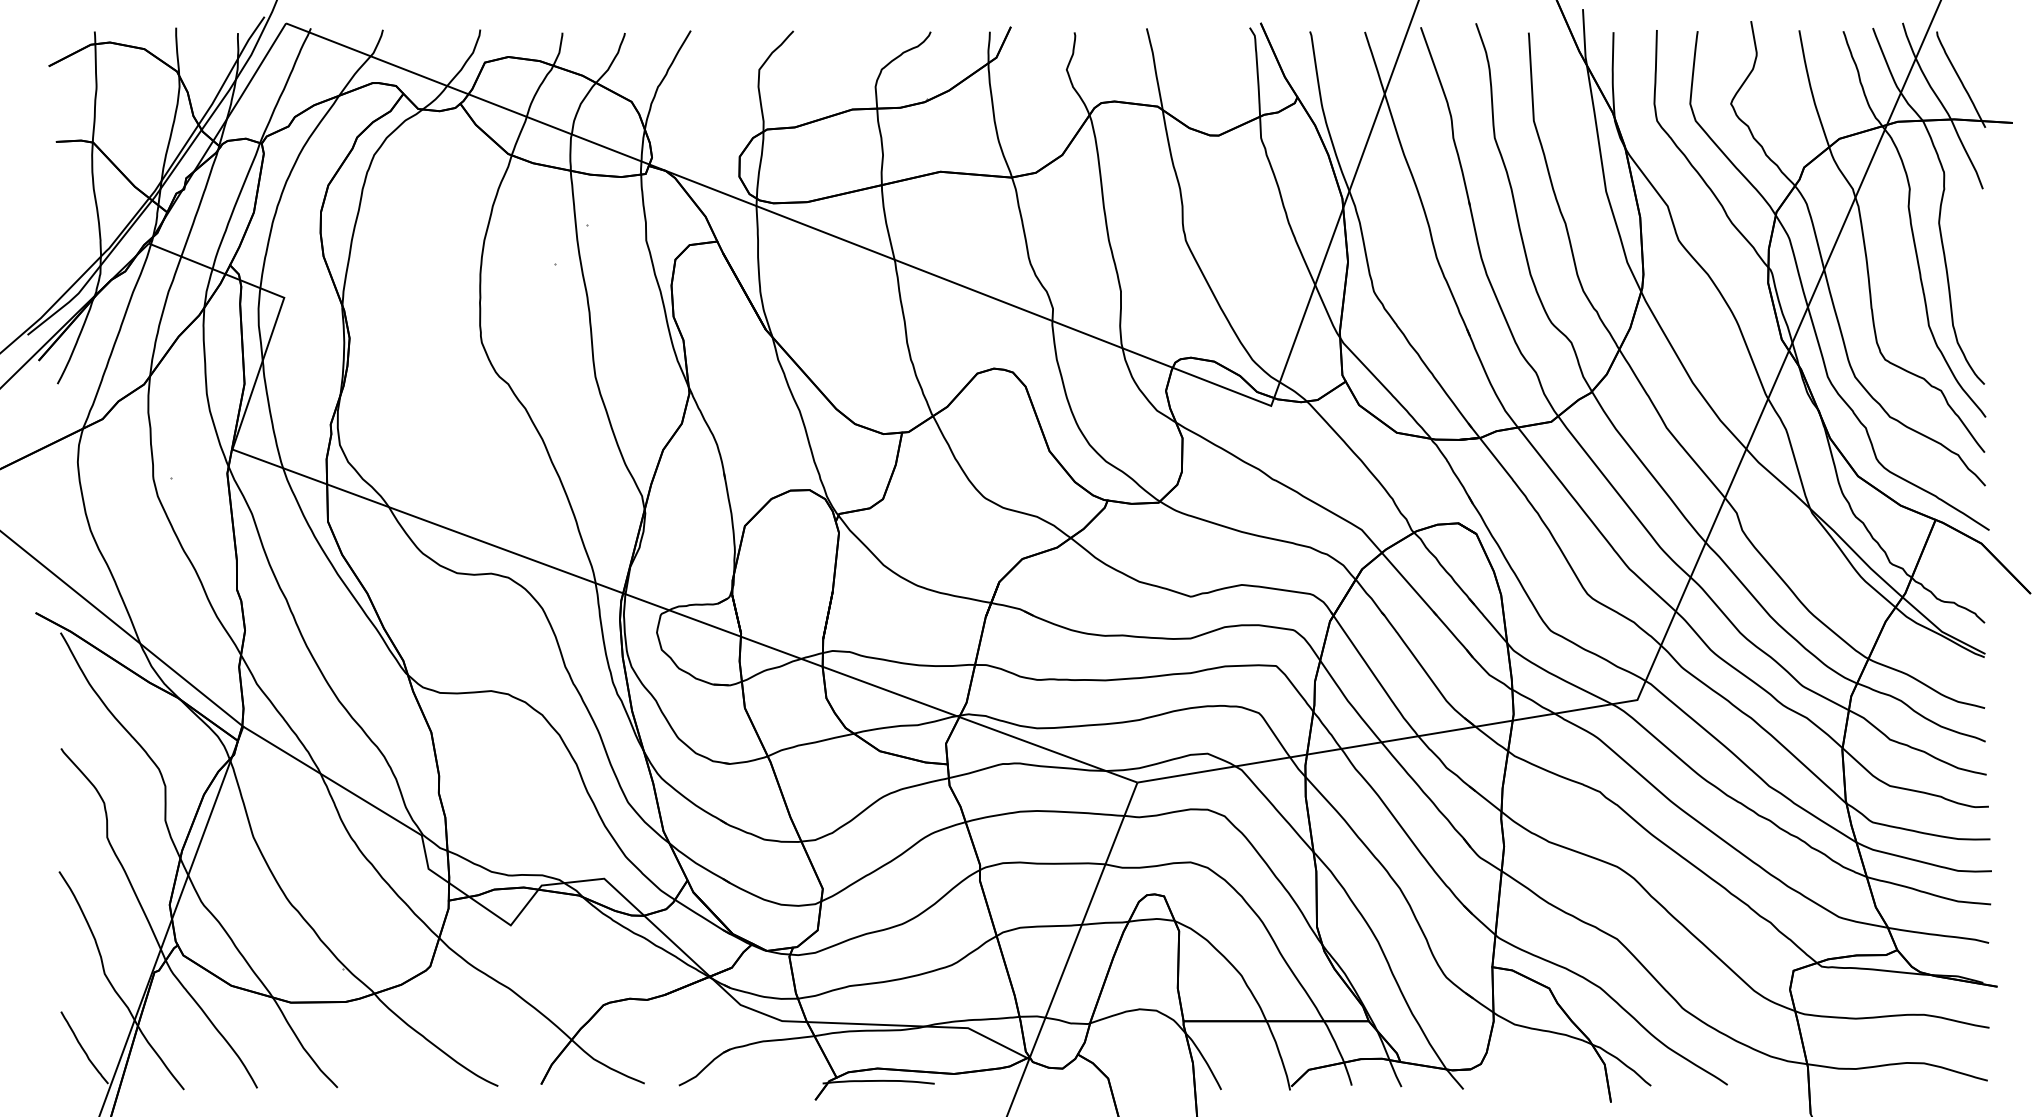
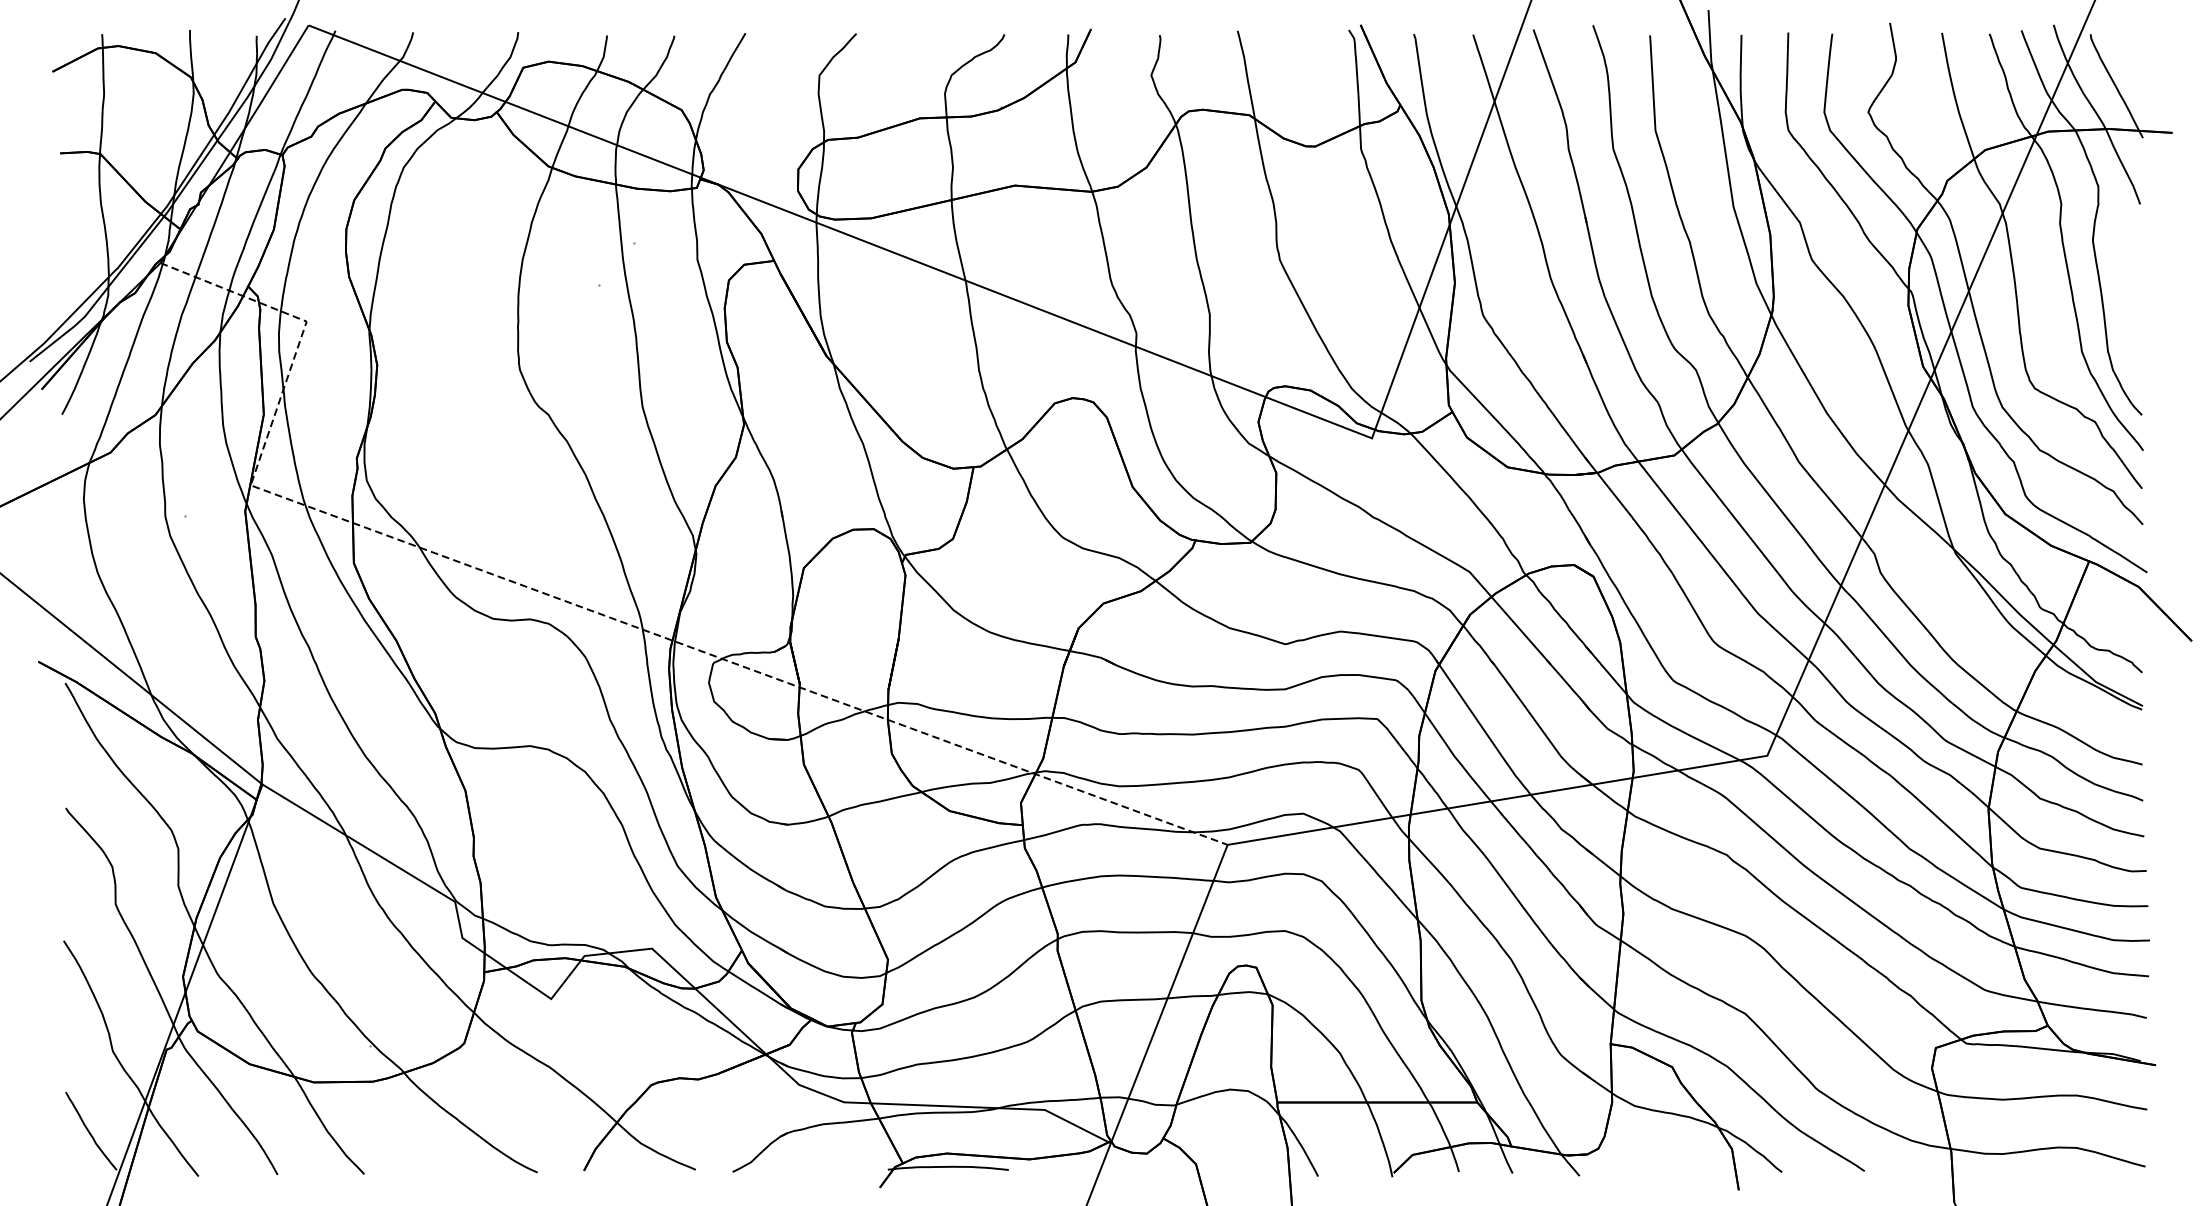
line: (540, 562) -> (583, 607), solid -> dashed

